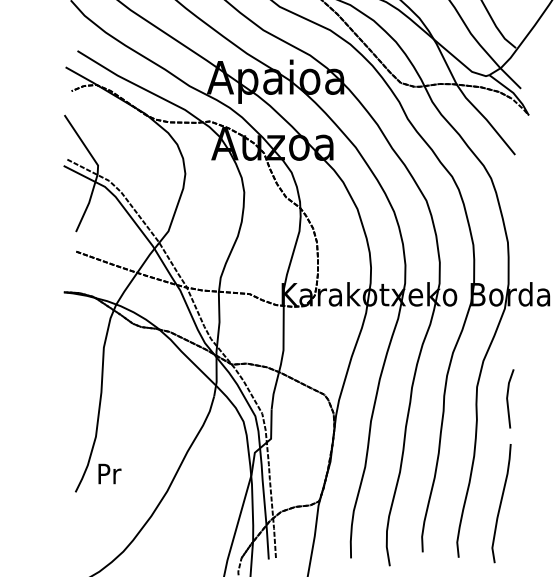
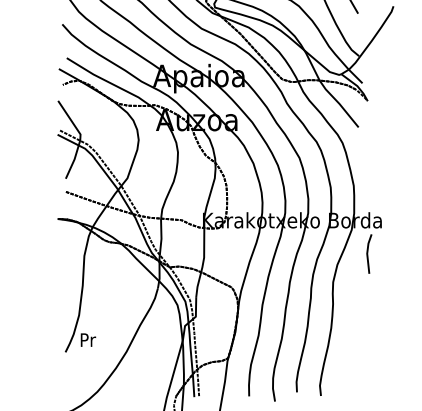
line: (509, 398) -> (368, 253), moved
curve: (501, 503) -> (349, 359), removed

